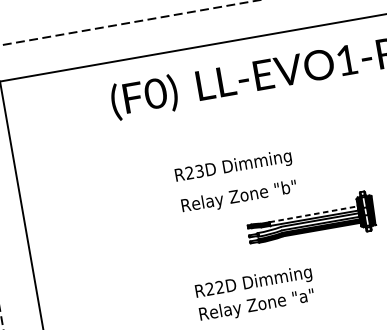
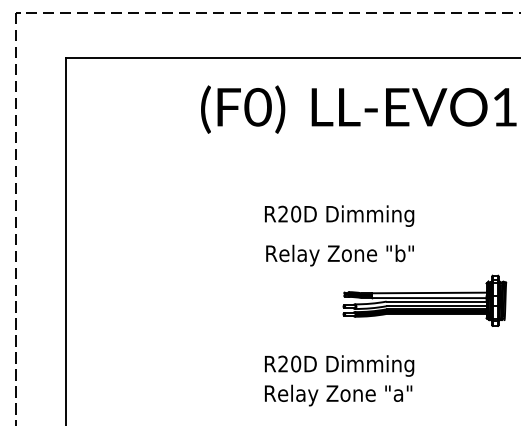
text: (199, 170) -> (296, 213), R23D -> R20D
line: (313, 213) -> (429, 292), dashed -> solid
text: (220, 286) -> (296, 363), R22D -> R20D

